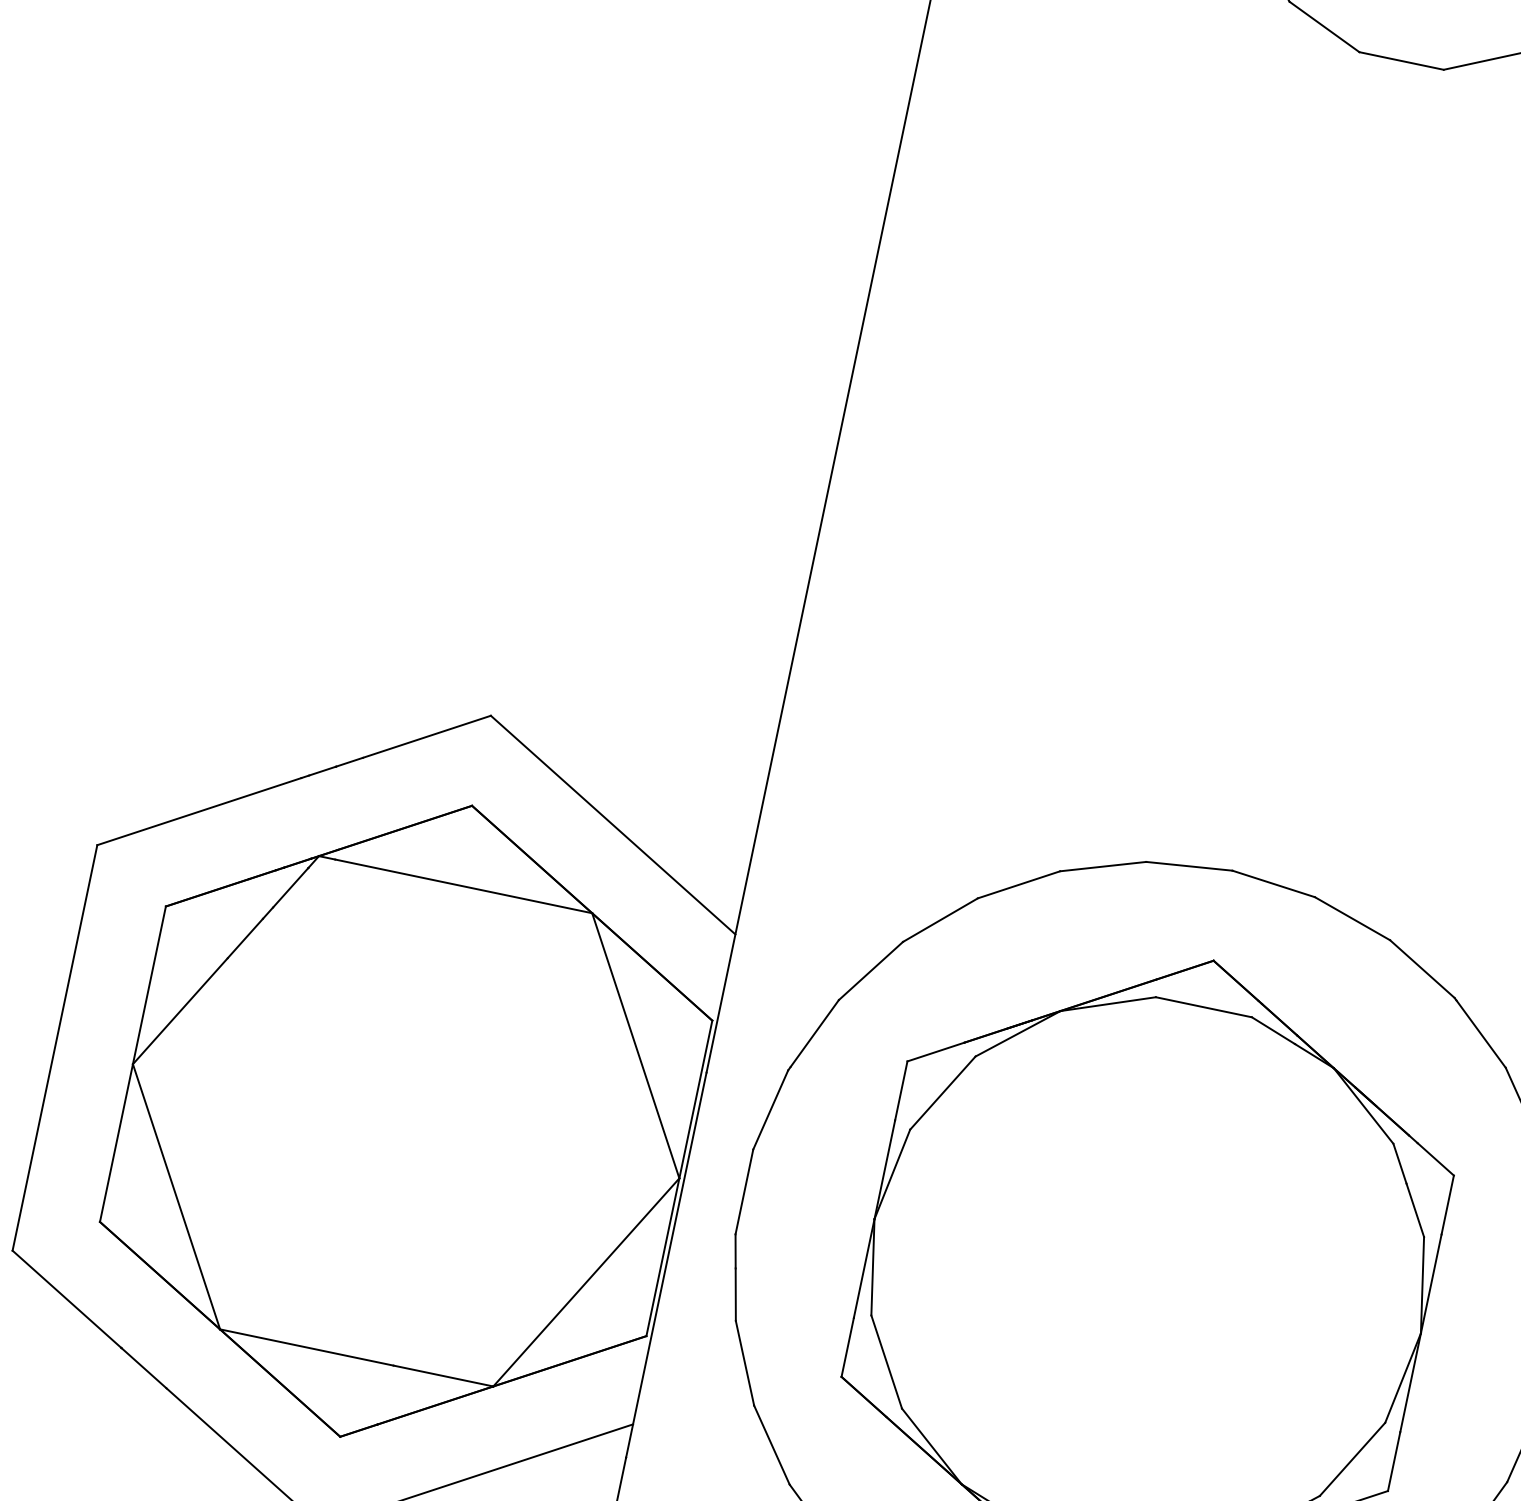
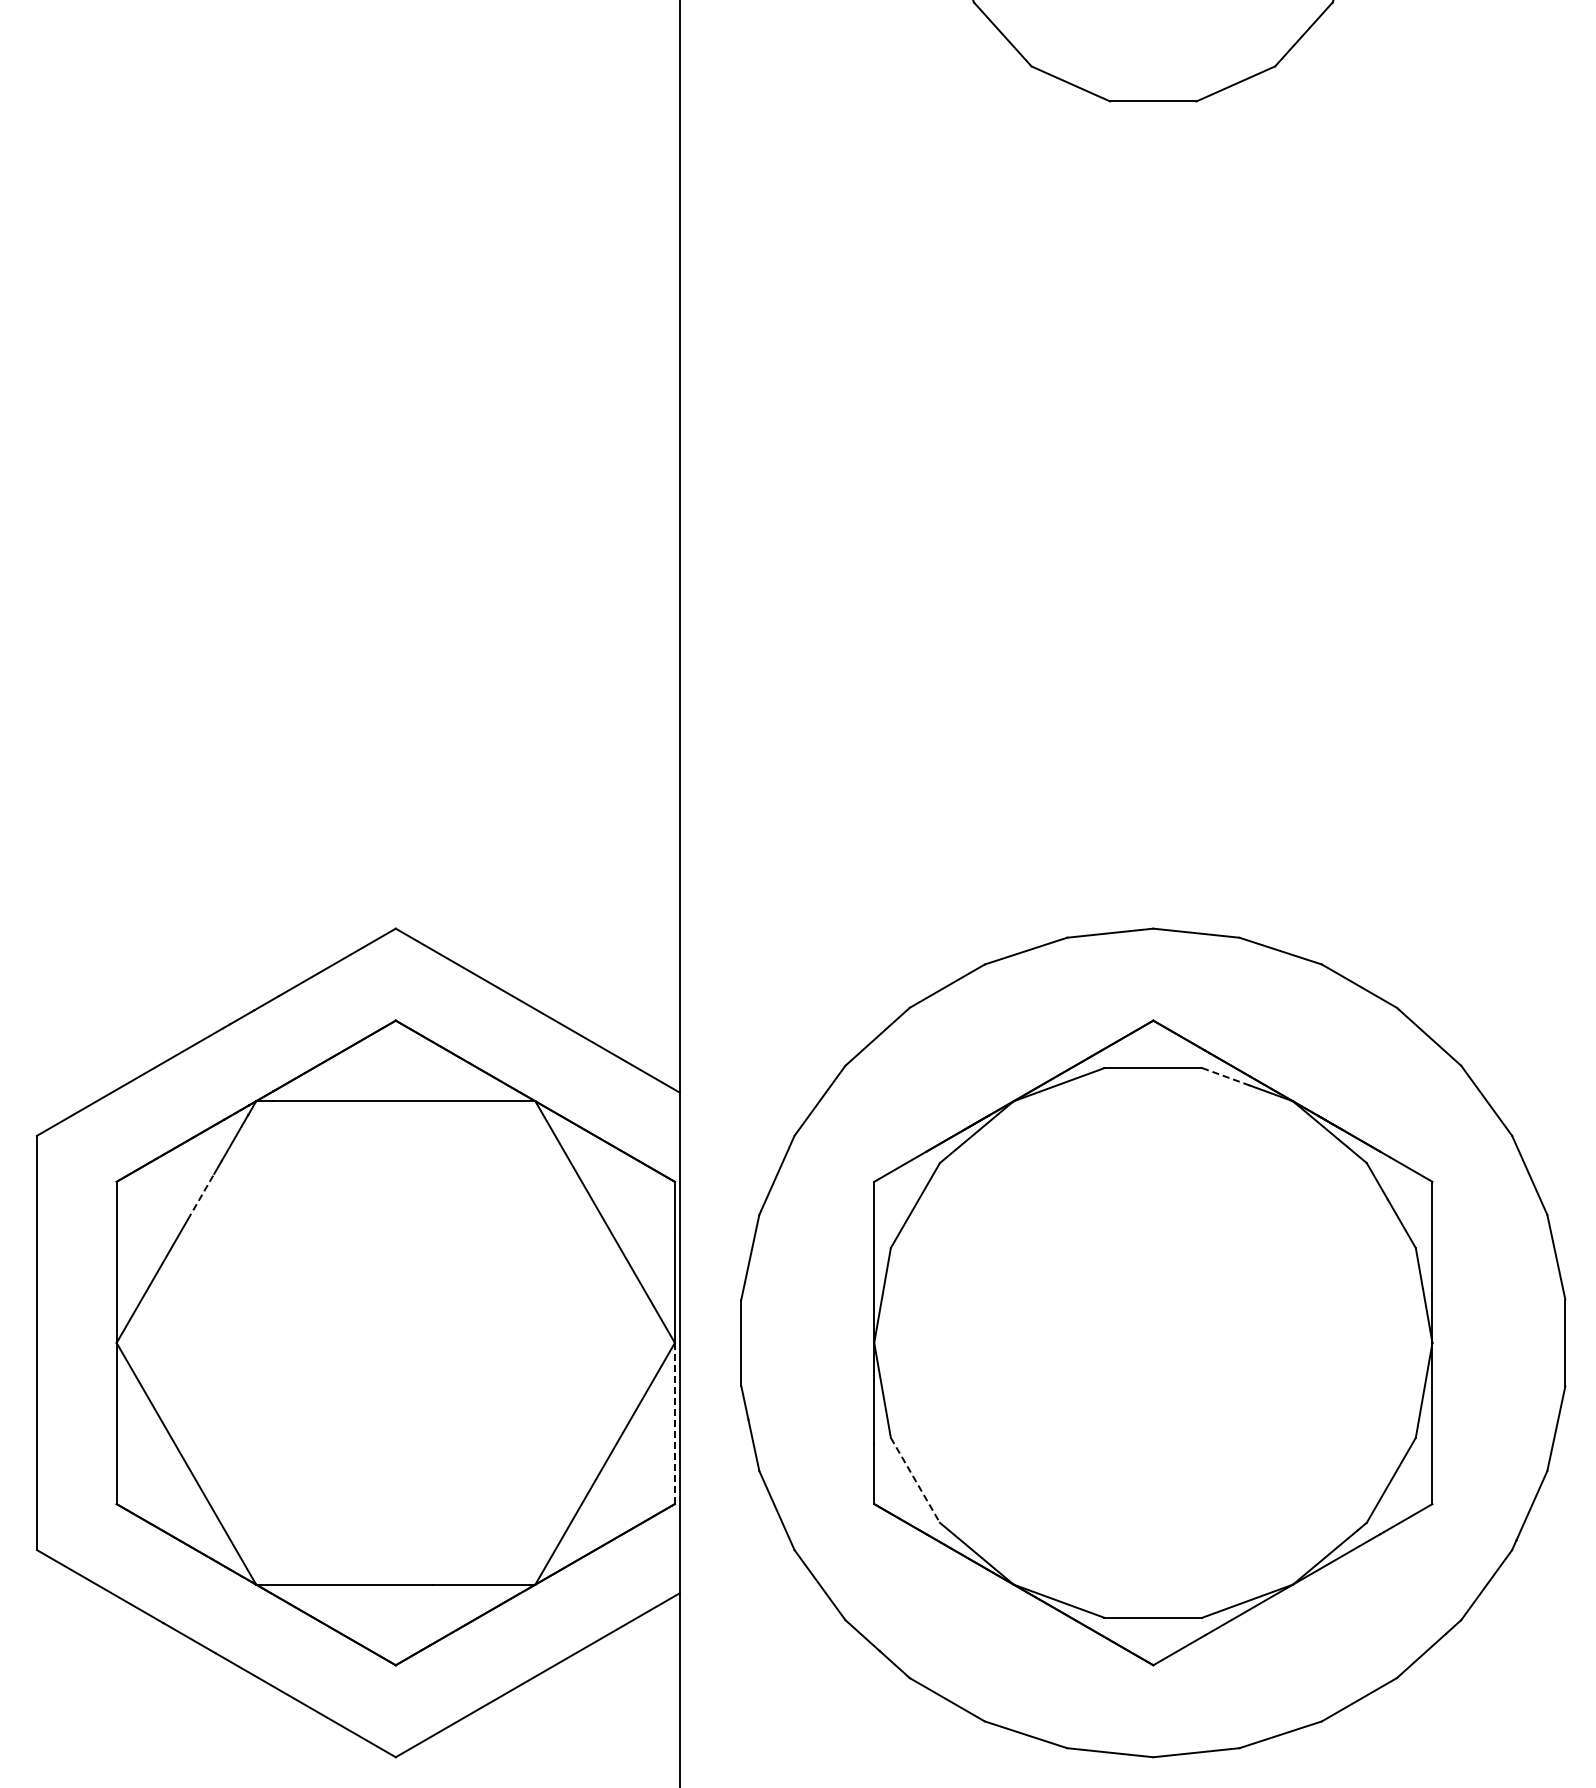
line: (245, 938) -> (201, 1196), solid -> dashed
line: (1272, 1030) -> (1225, 1076), solid -> dashed
line: (662, 1257) -> (674, 1423), solid -> dashed
line: (886, 1362) -> (915, 1480), solid -> dashed

